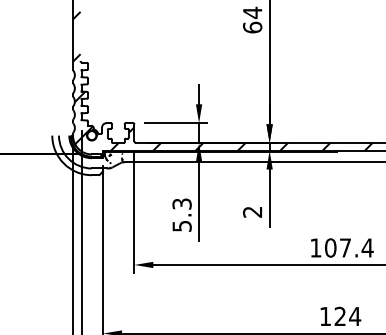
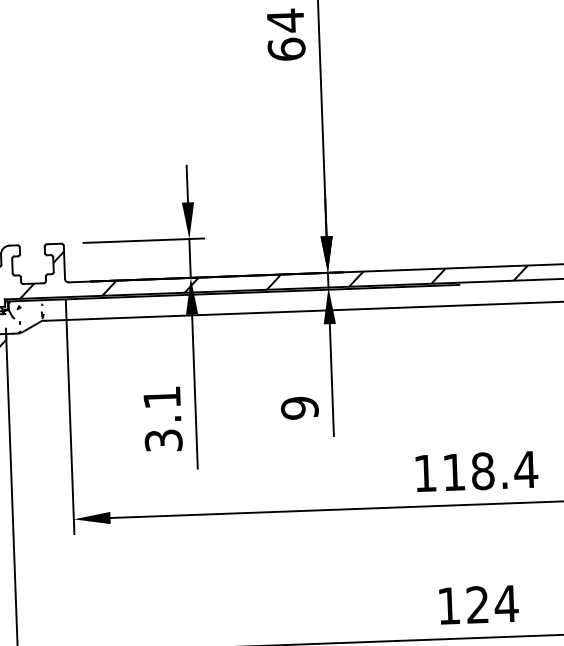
text: (252, 211) -> (299, 406), 2 -> 9
text: (181, 214) -> (161, 417), 5.3 -> 3.1
text: (338, 247) -> (469, 470), 107.4 -> 118.4

